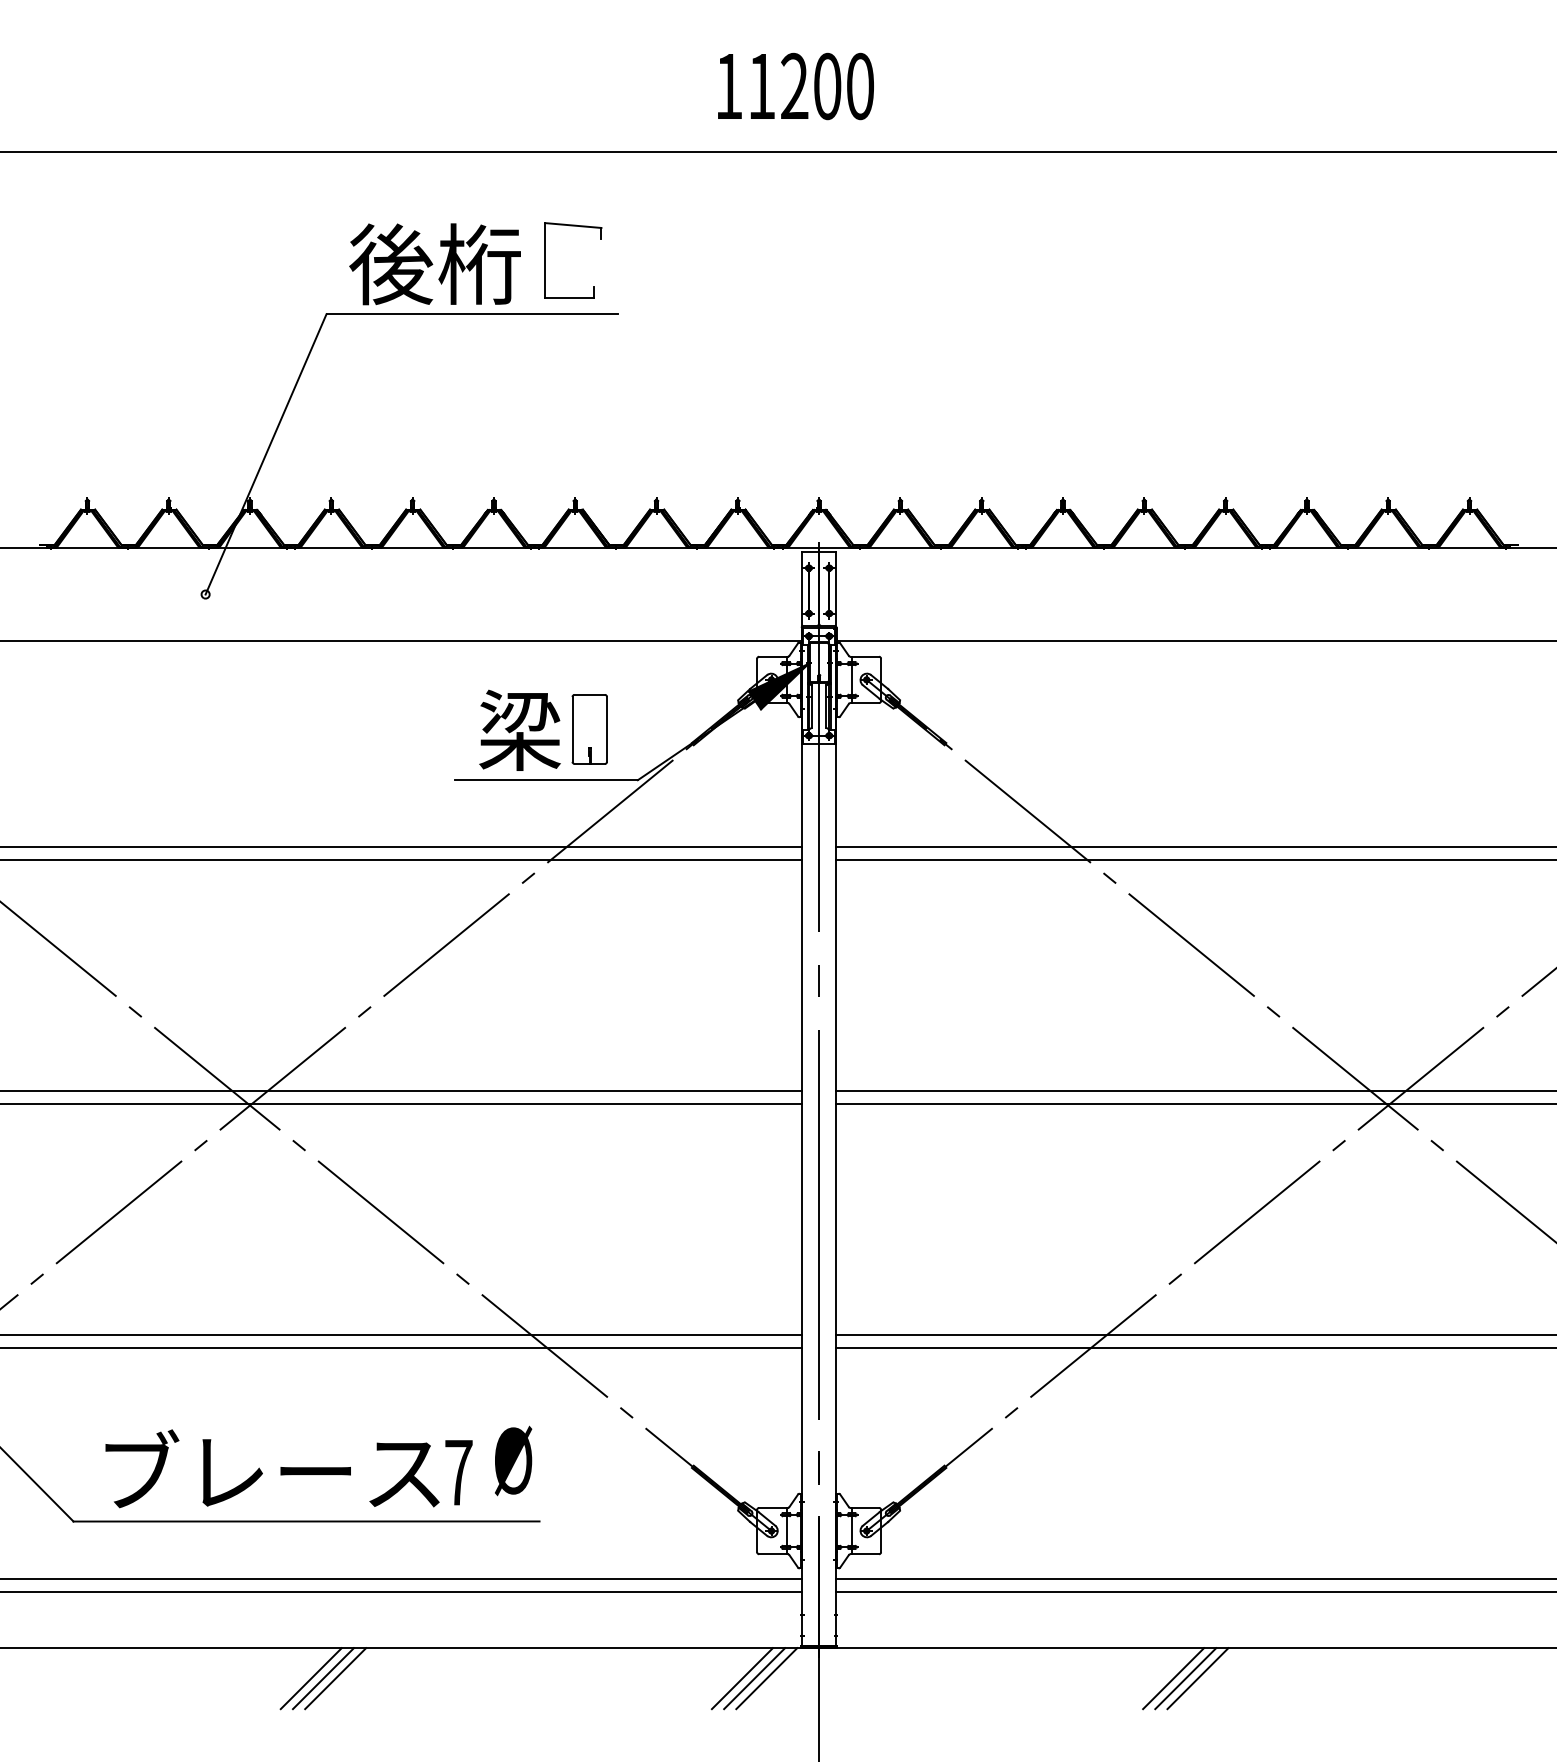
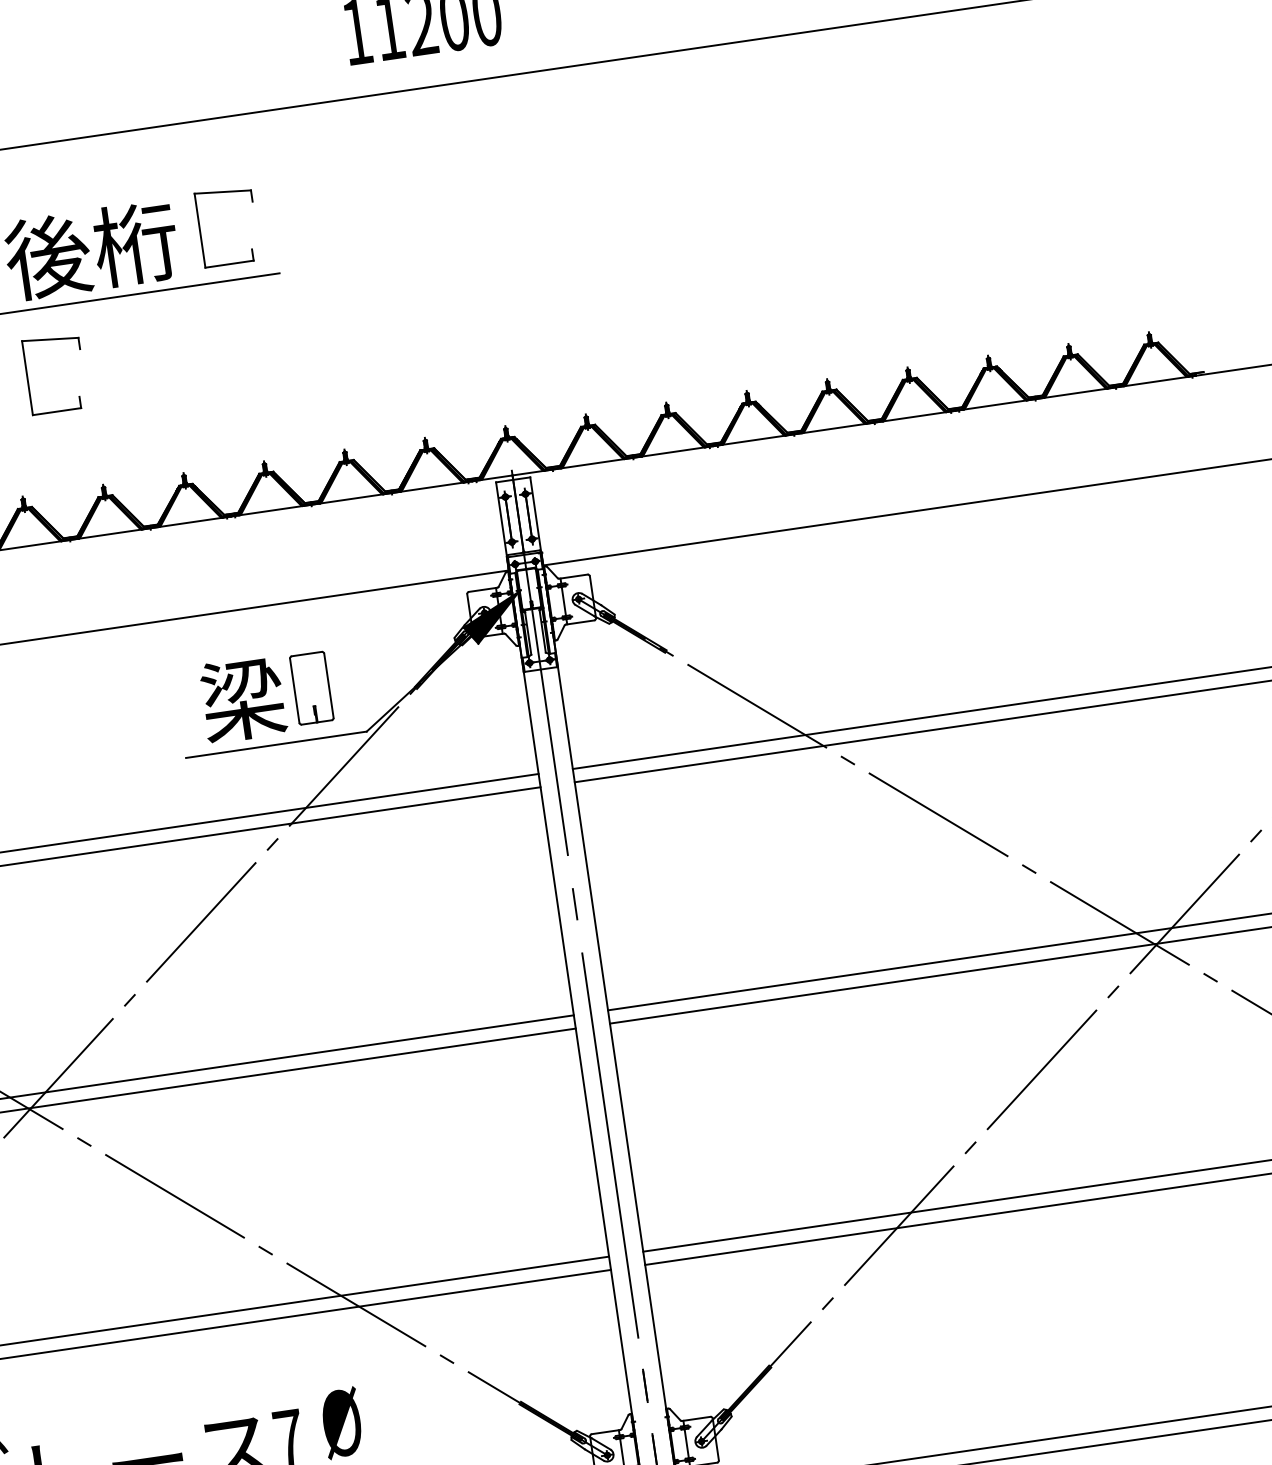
part: (353, 381) -> (27, 378), added

